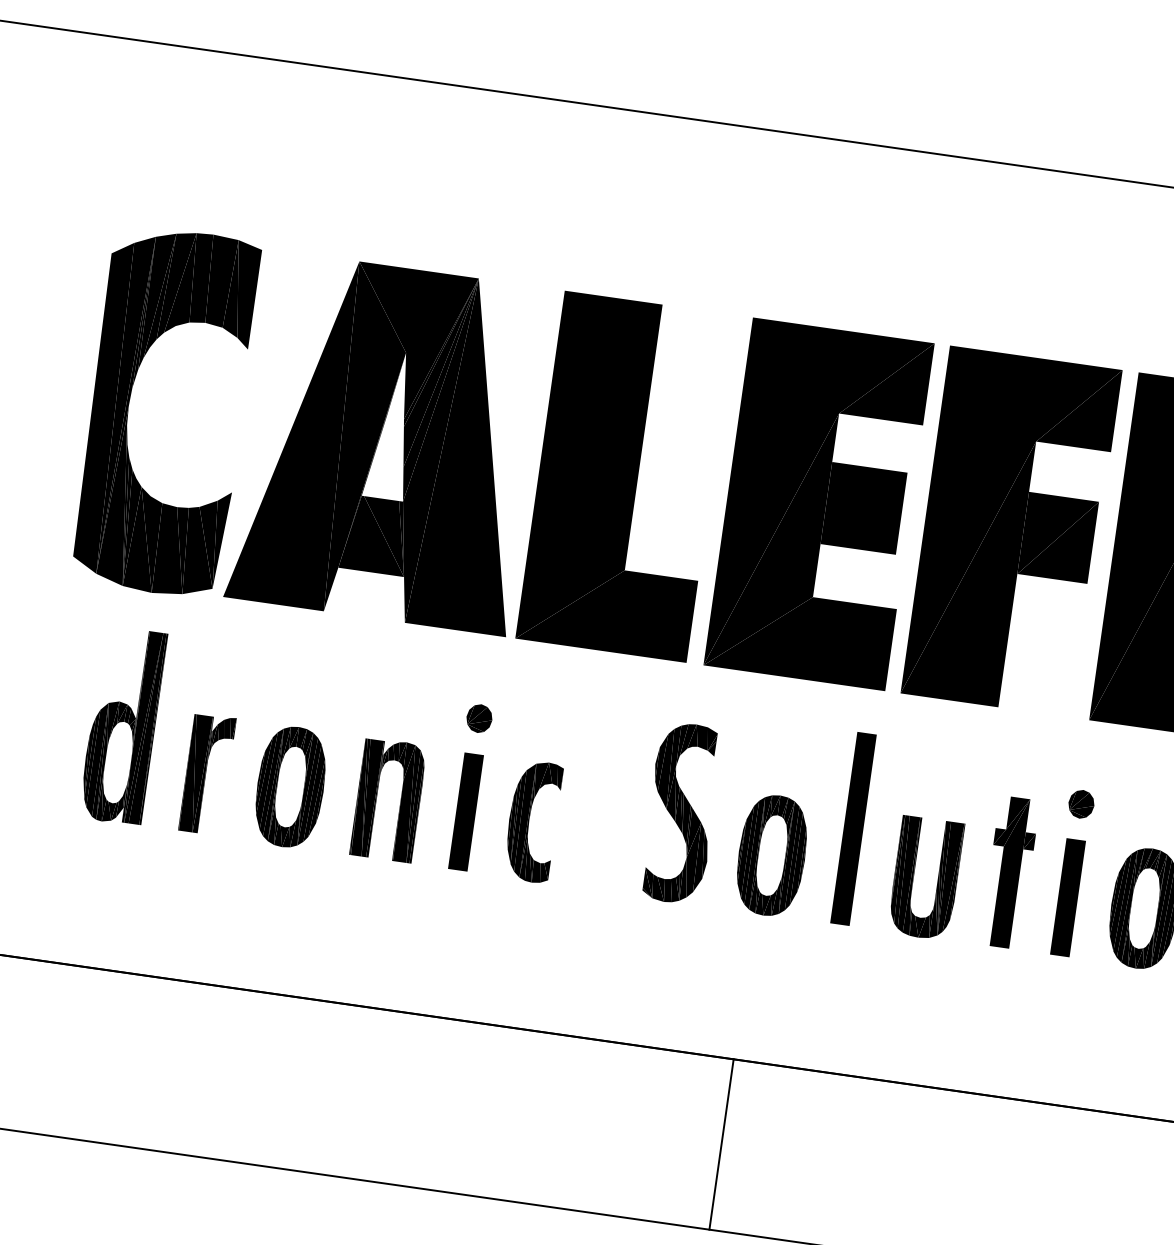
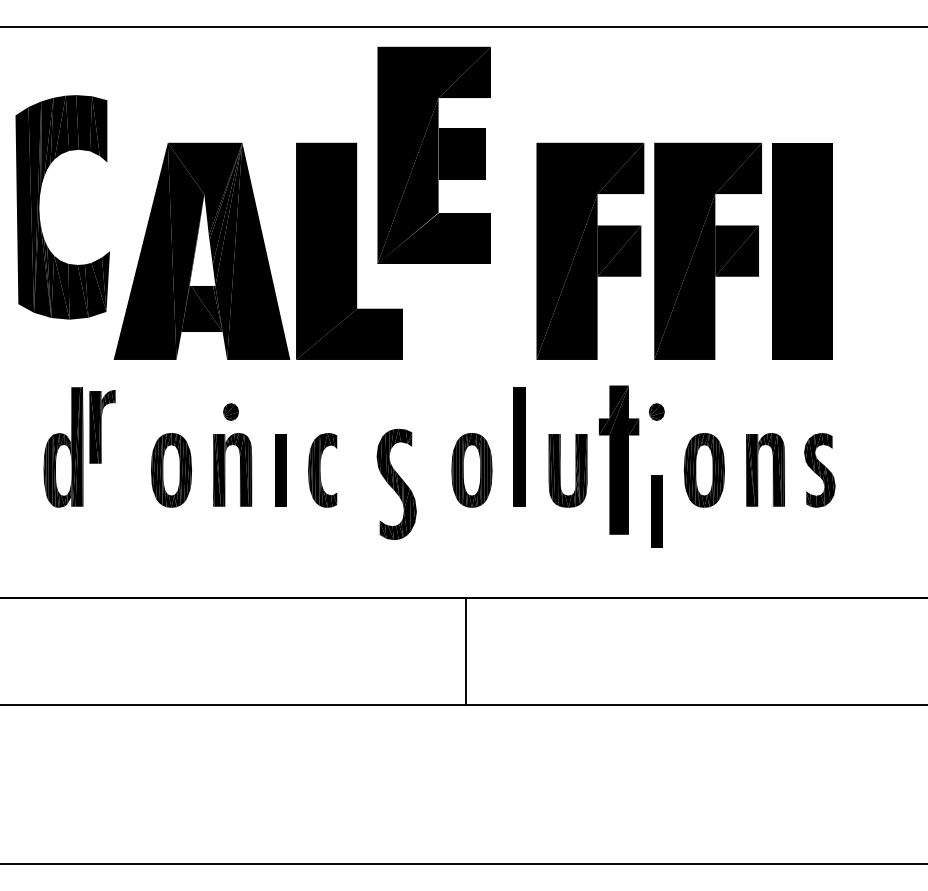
part: (129, 406) -> (39, 207), moved
part: (818, 502) -> (433, 154), moved
part: (478, 717) -> (230, 411), moved
part: (207, 773) -> (102, 426), moved
part: (680, 813) -> (396, 484), moved
part: (1009, 871) -> (618, 459), size x1.6
part: (1067, 897) -> (656, 511), moved

